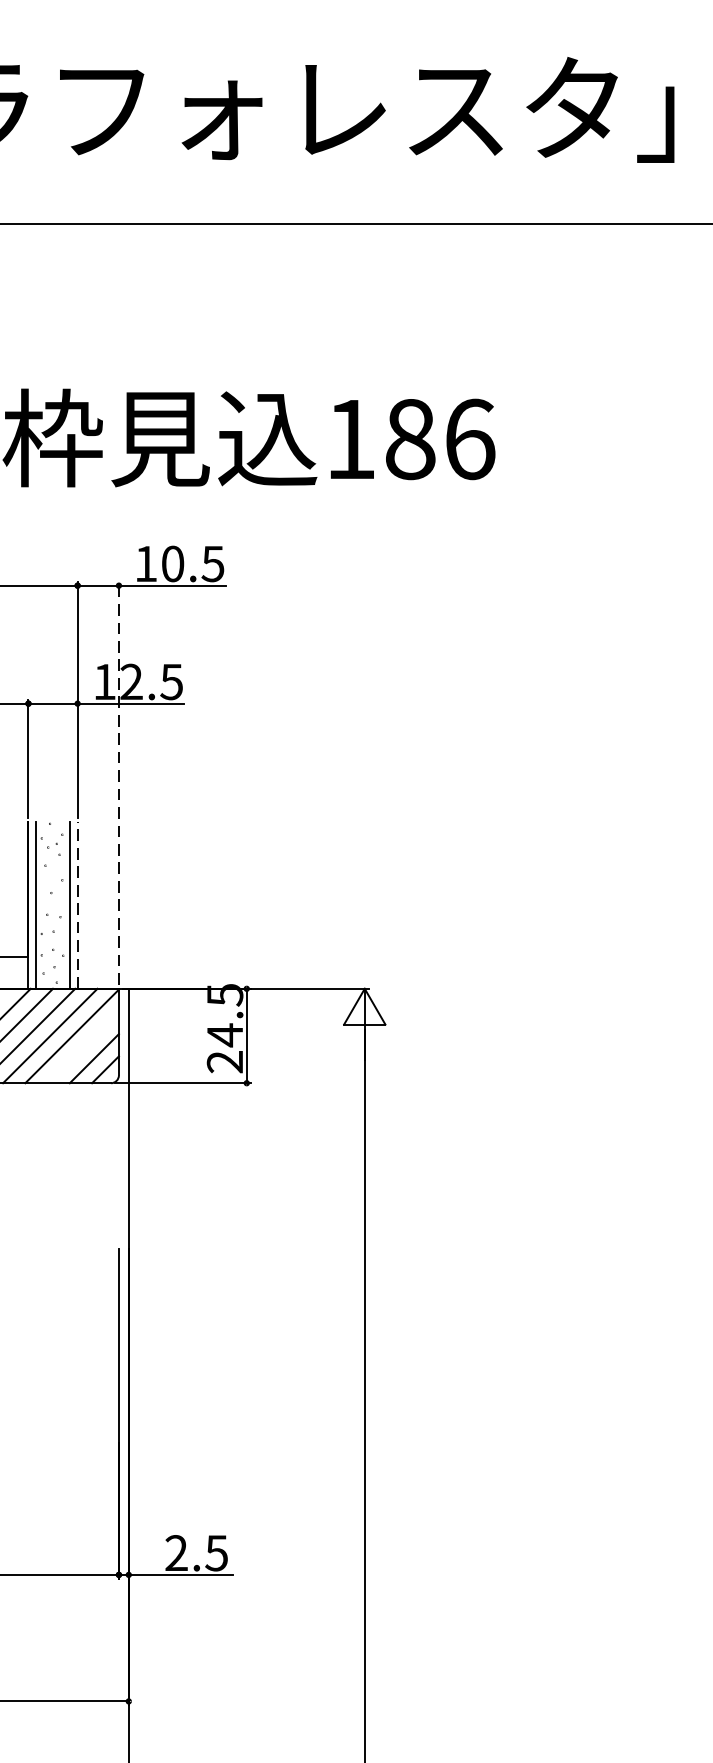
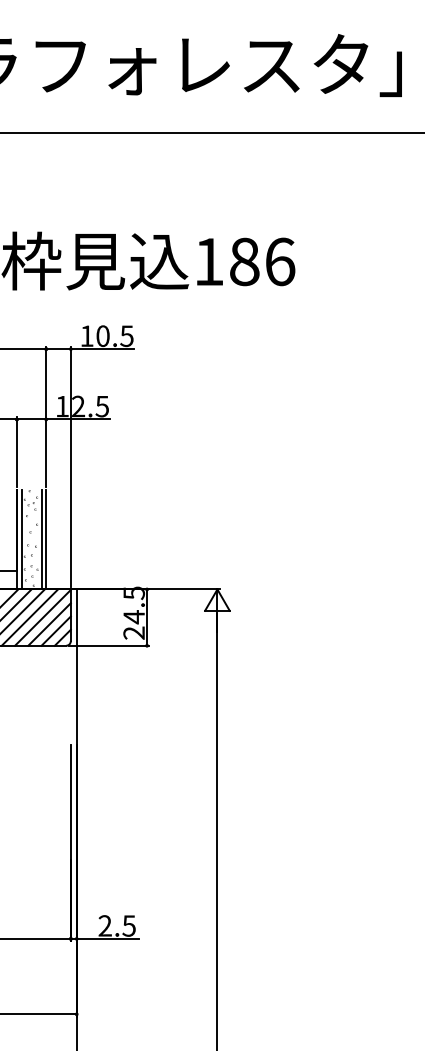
line: (118, 782) -> (70, 466), dashed -> solid
line: (78, 904) -> (46, 539), dashed -> solid
line: (83, 1047) -> (49, 624), added

